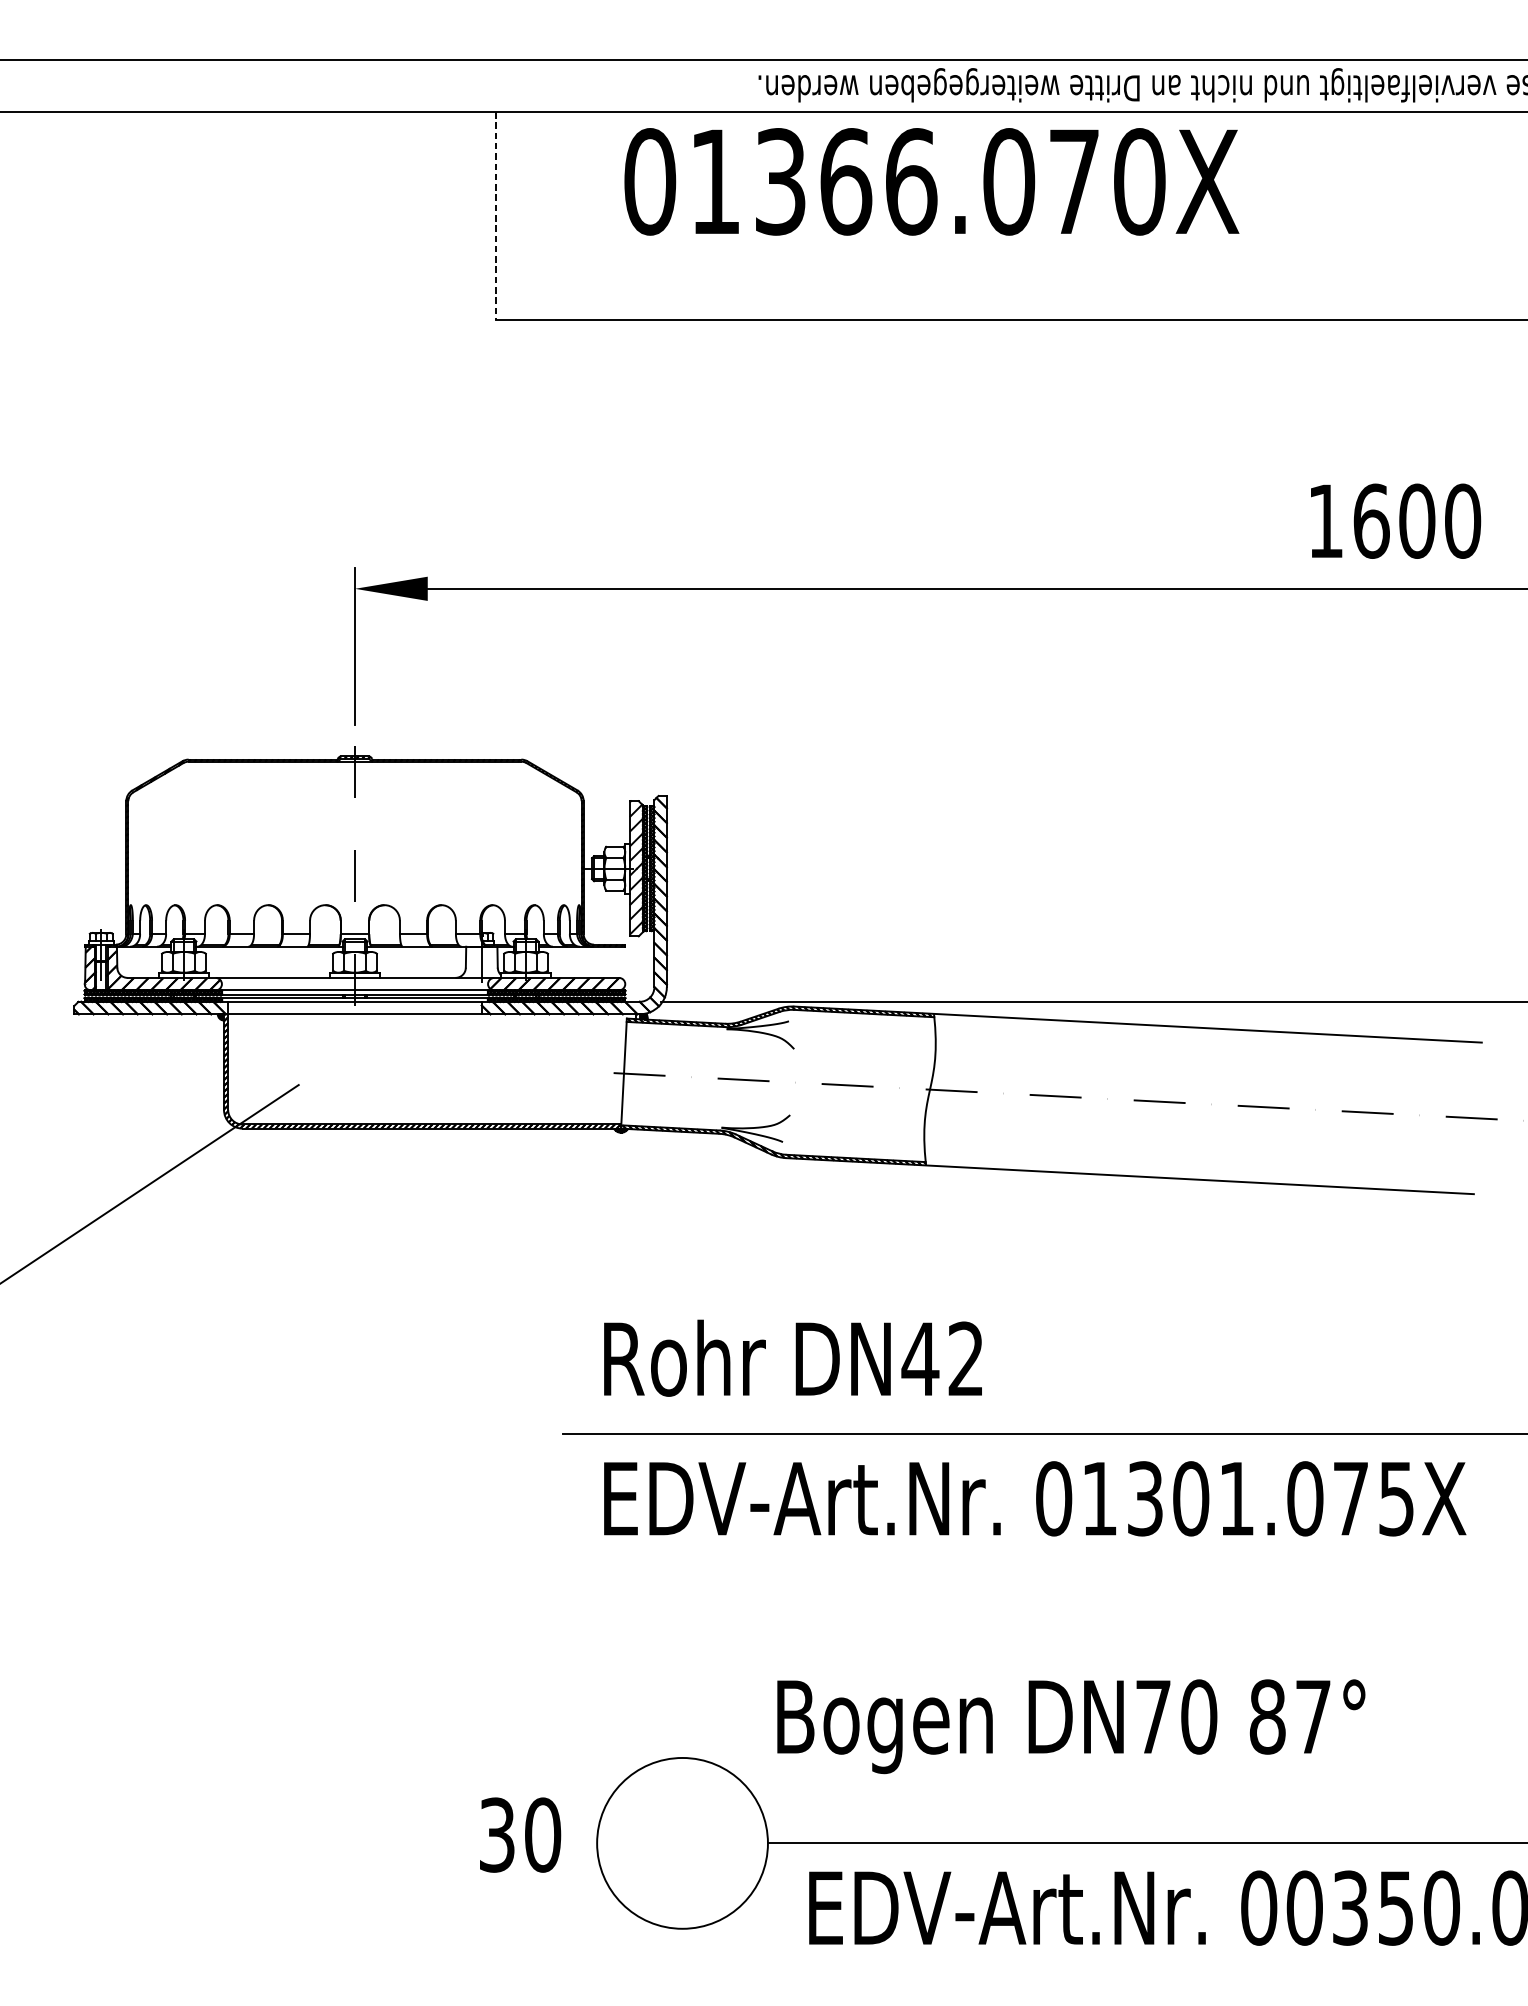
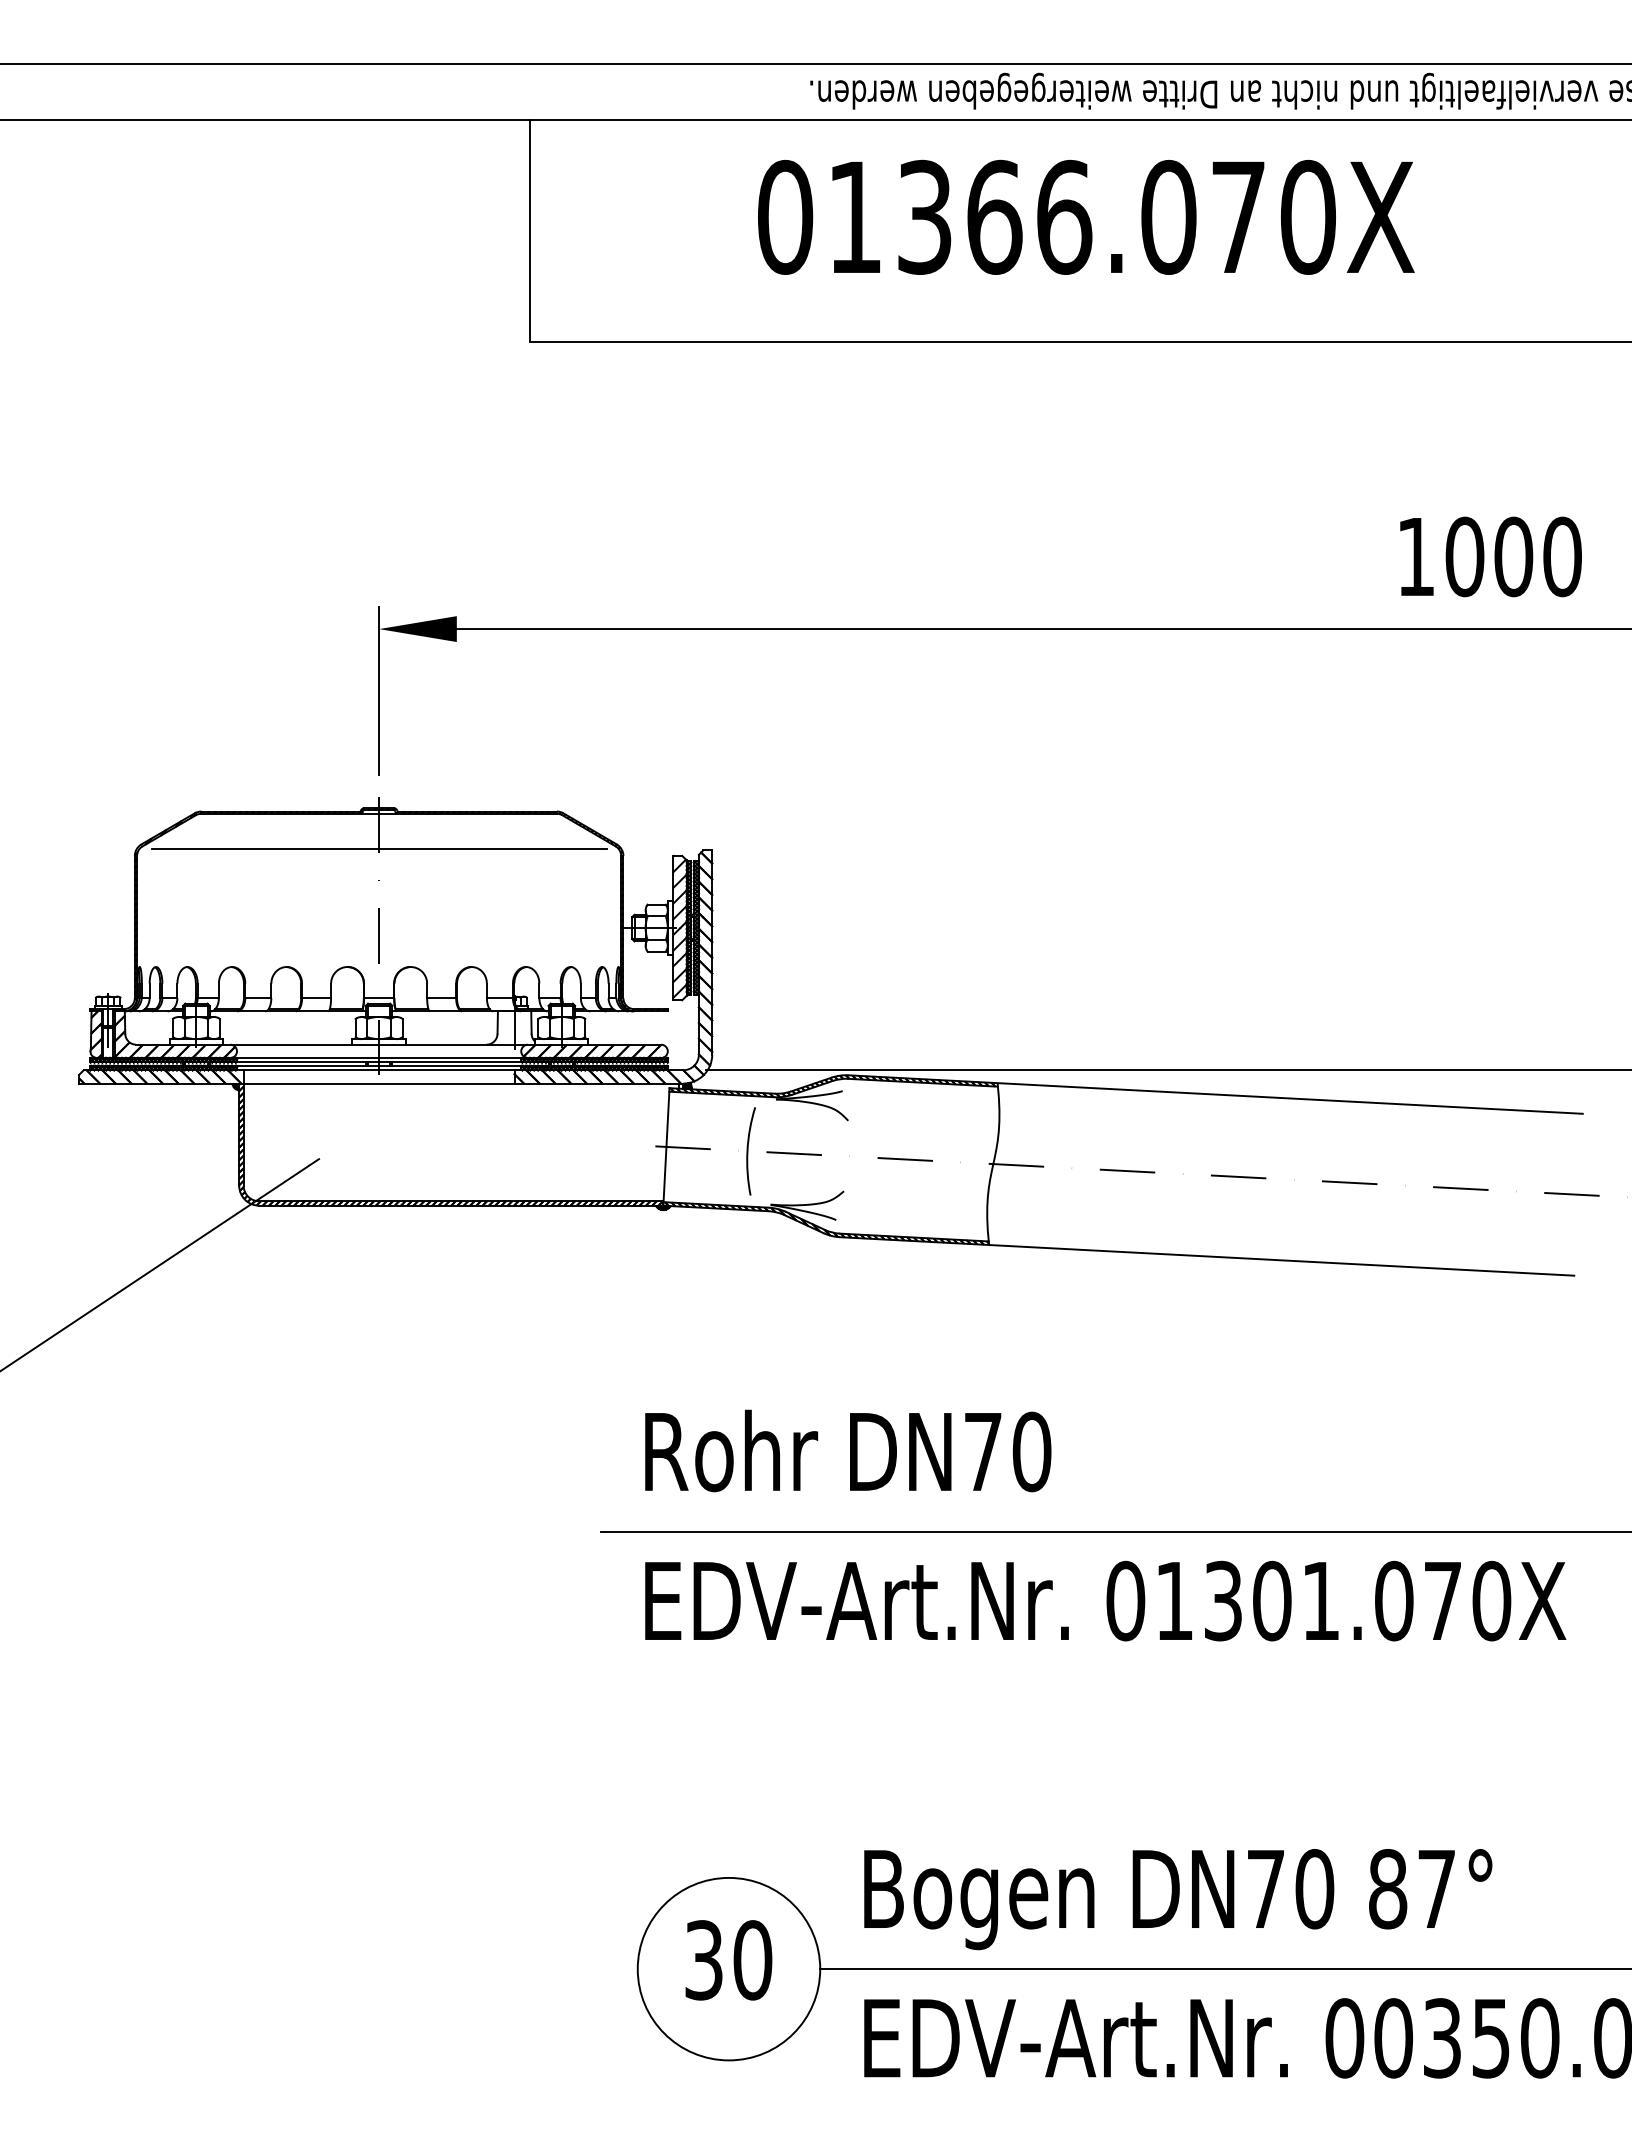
text: (932, 181) -> (1086, 216), moved
line: (496, 216) -> (530, 231), dashed -> solid
text: (1371, 520) -> (1464, 556), 1600 -> 1000
line: (355, 795) -> (379, 849), added
arc: (700, 1077) -> (748, 1151), added
text: (942, 1358) -> (1006, 1451), DN42 -> DN70
text: (1396, 1498) -> (1491, 1600), 01301.075X -> 01301.070X
text: (1071, 1726) -> (1178, 1899), moved
text: (520, 1835) -> (728, 1960), moved

